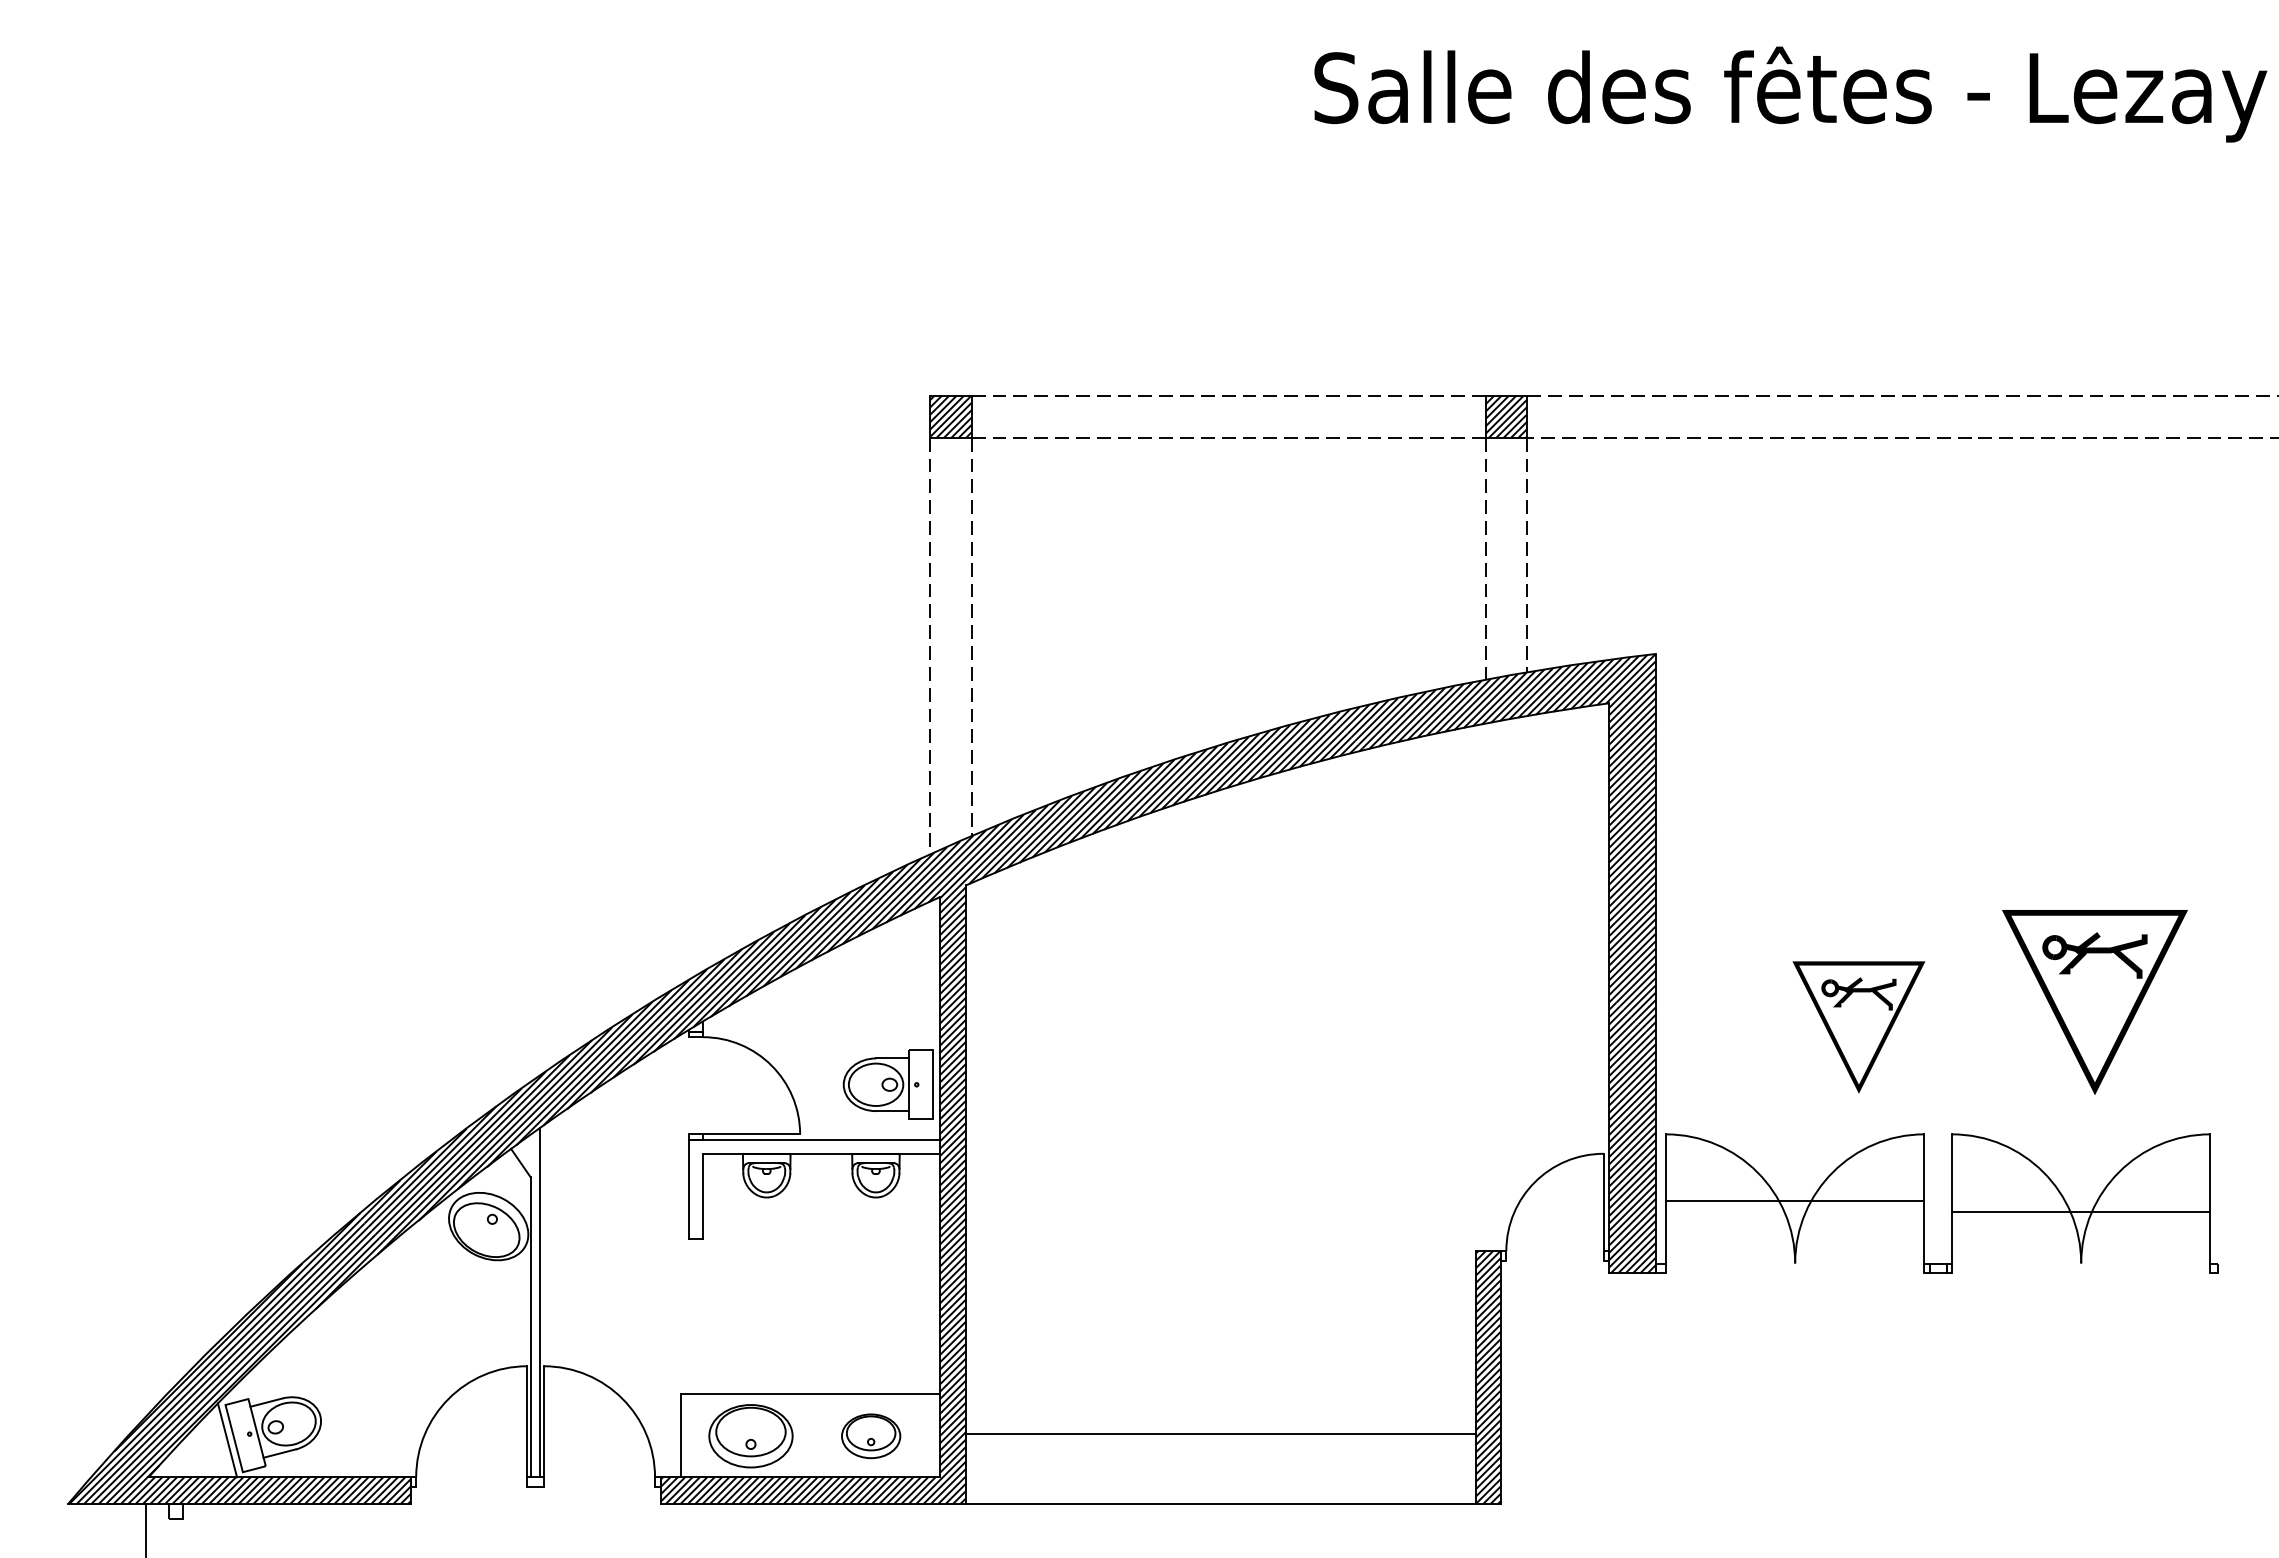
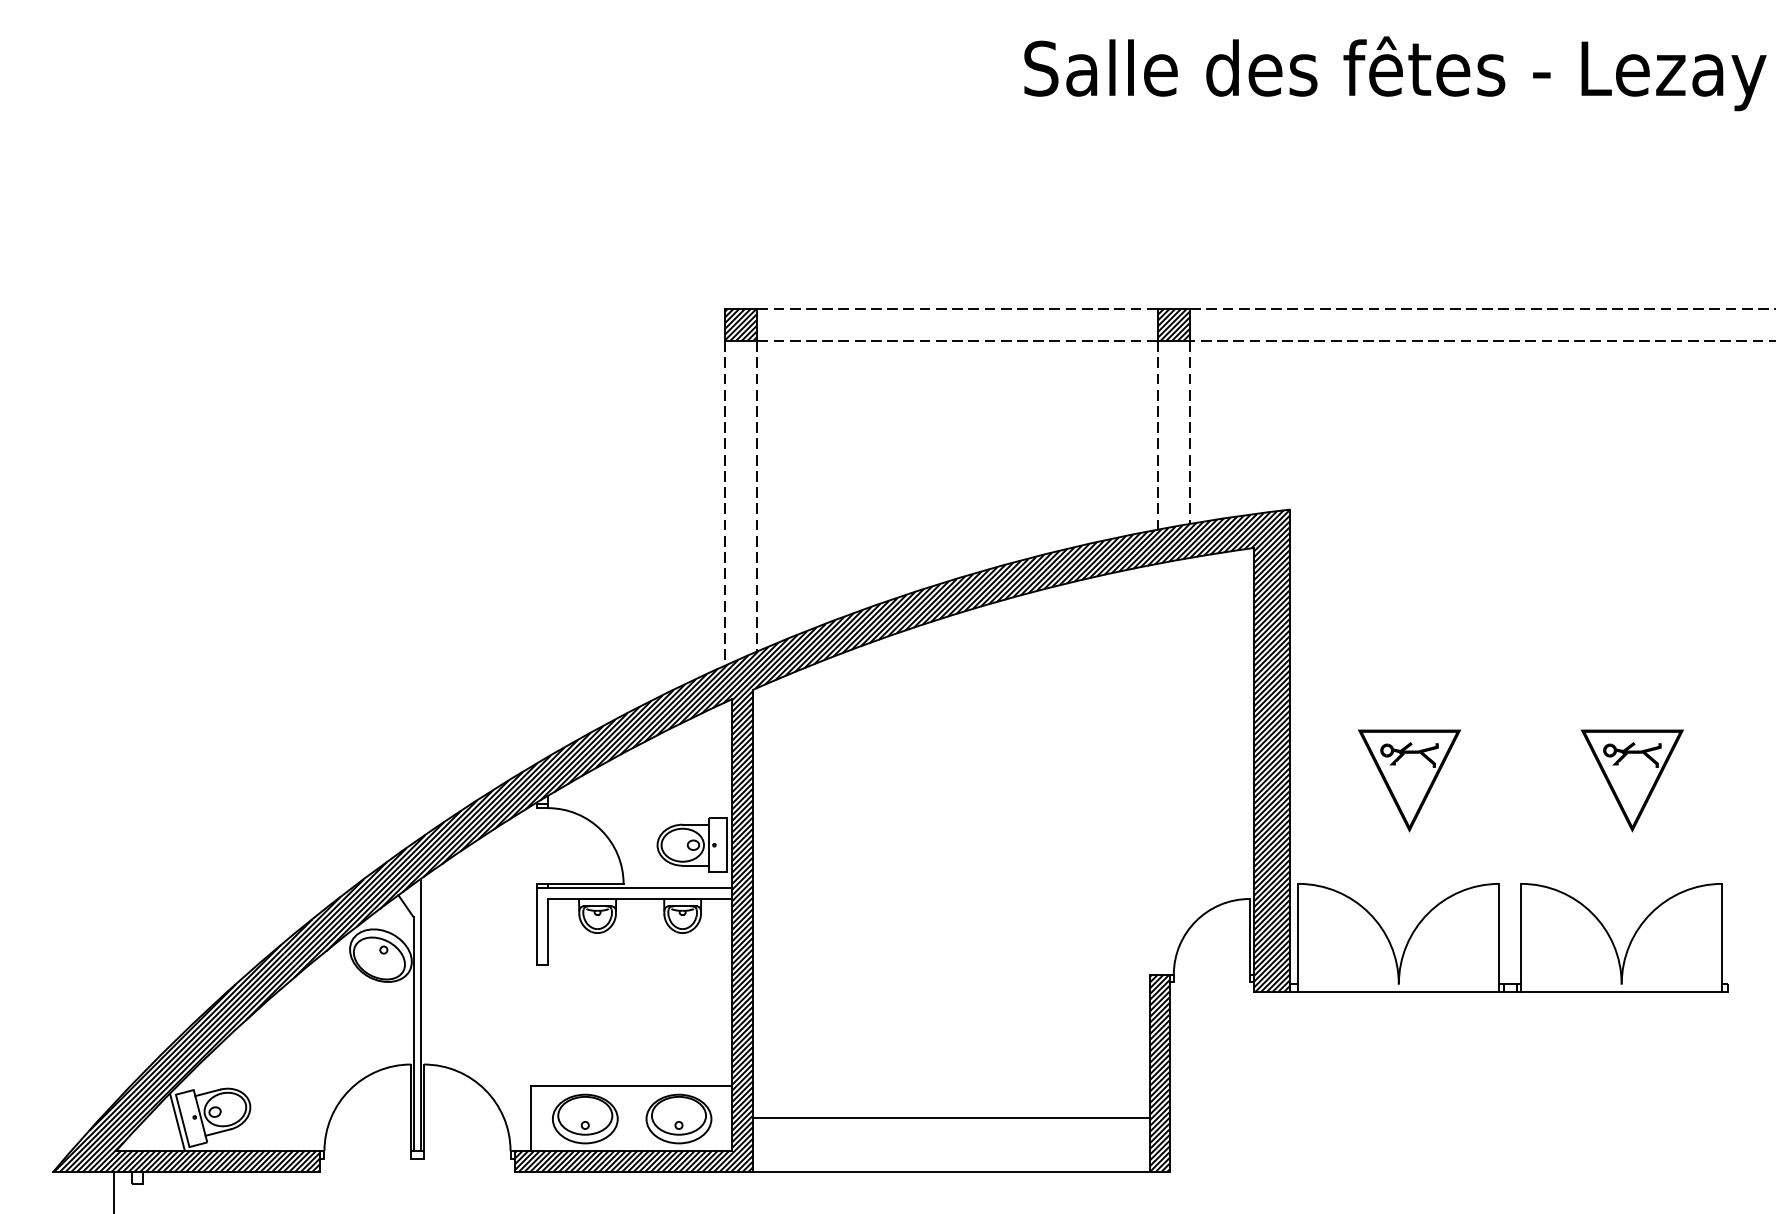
part: (2094, 1002) -> (1632, 781), size x0.71
part: (1858, 1027) -> (1409, 781), moved
line: (1795, 1201) -> (1399, 992), moved
line: (2081, 1212) -> (1621, 992), moved
part: (870, 1436) -> (678, 1119), size x1.43

